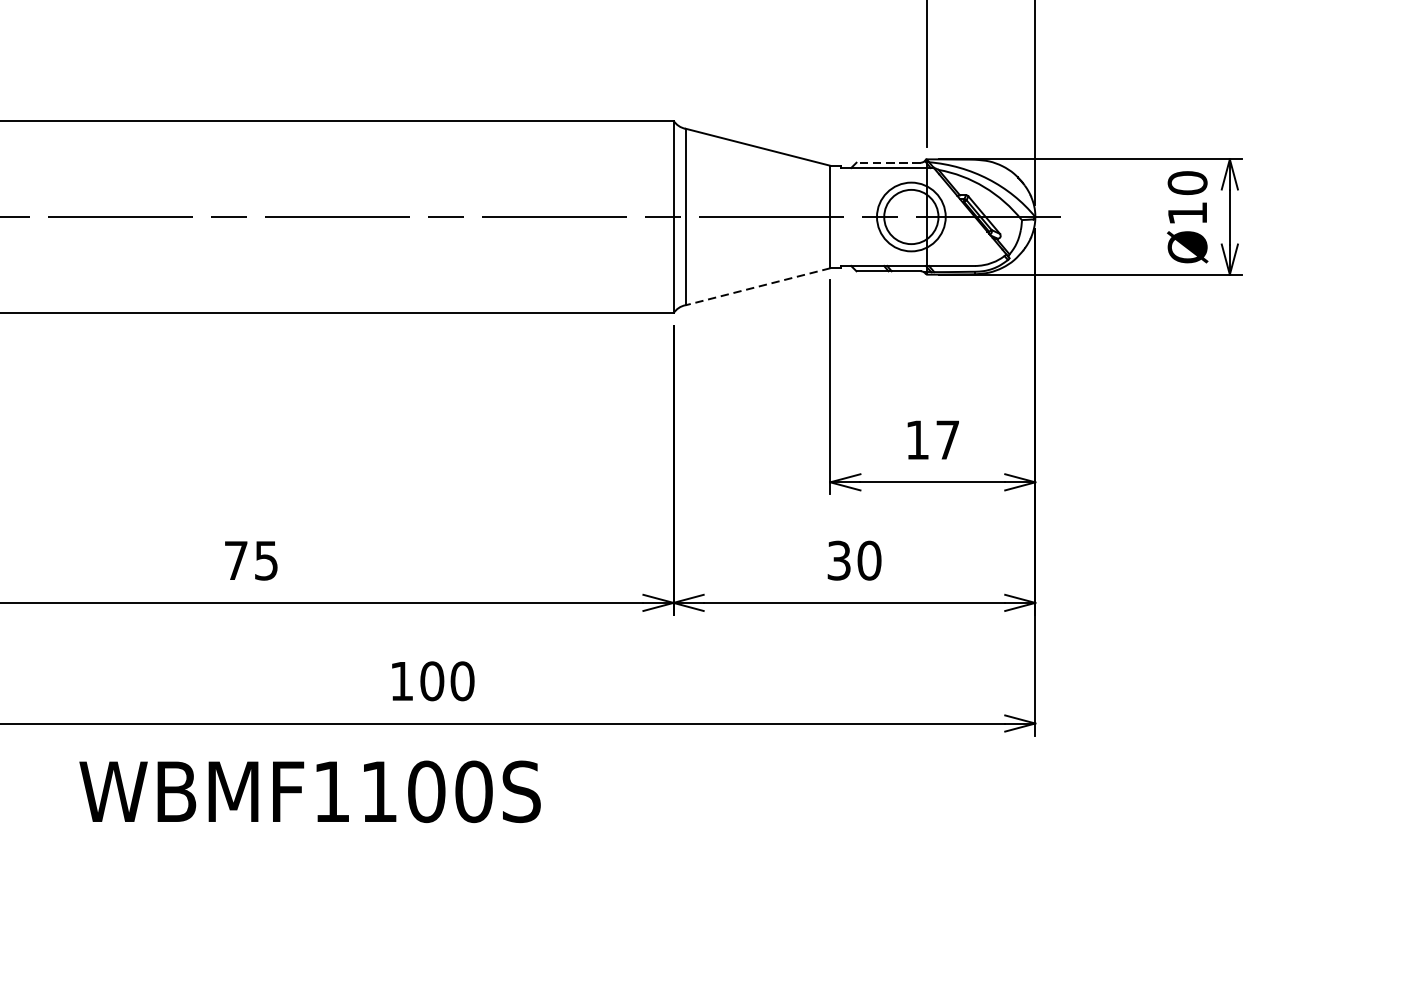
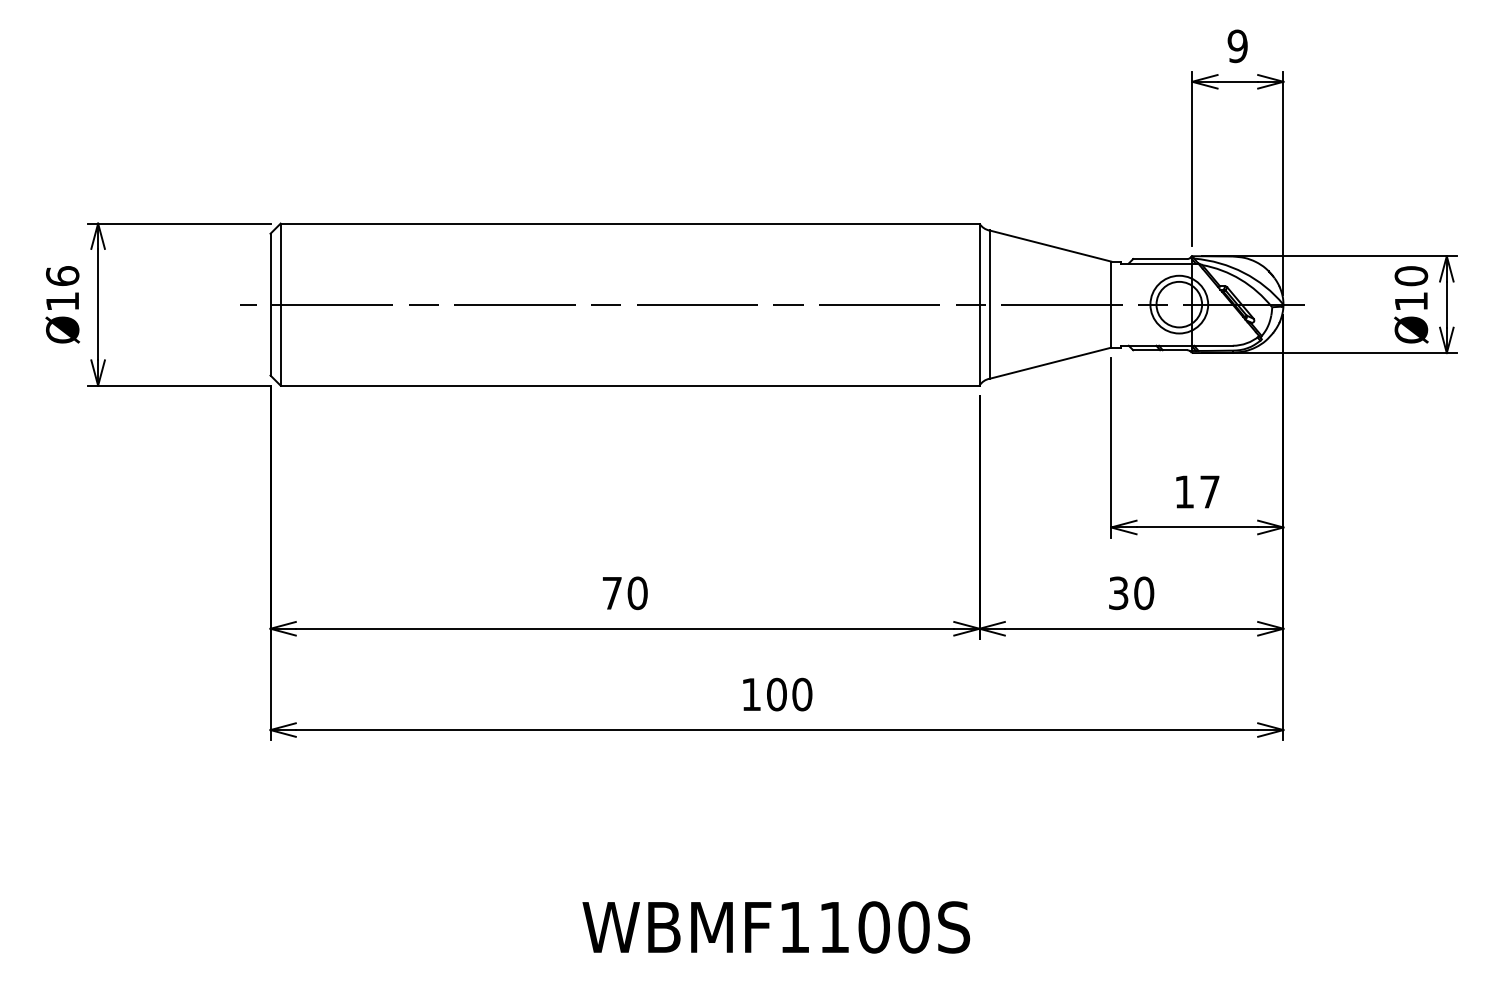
line: (888, 163) -> (1160, 259), dashed -> solid
line: (758, 287) -> (1050, 363), dashed -> solid
text: (266, 560) -> (637, 593), 75 -> 70
text: (310, 791) -> (776, 927), moved

